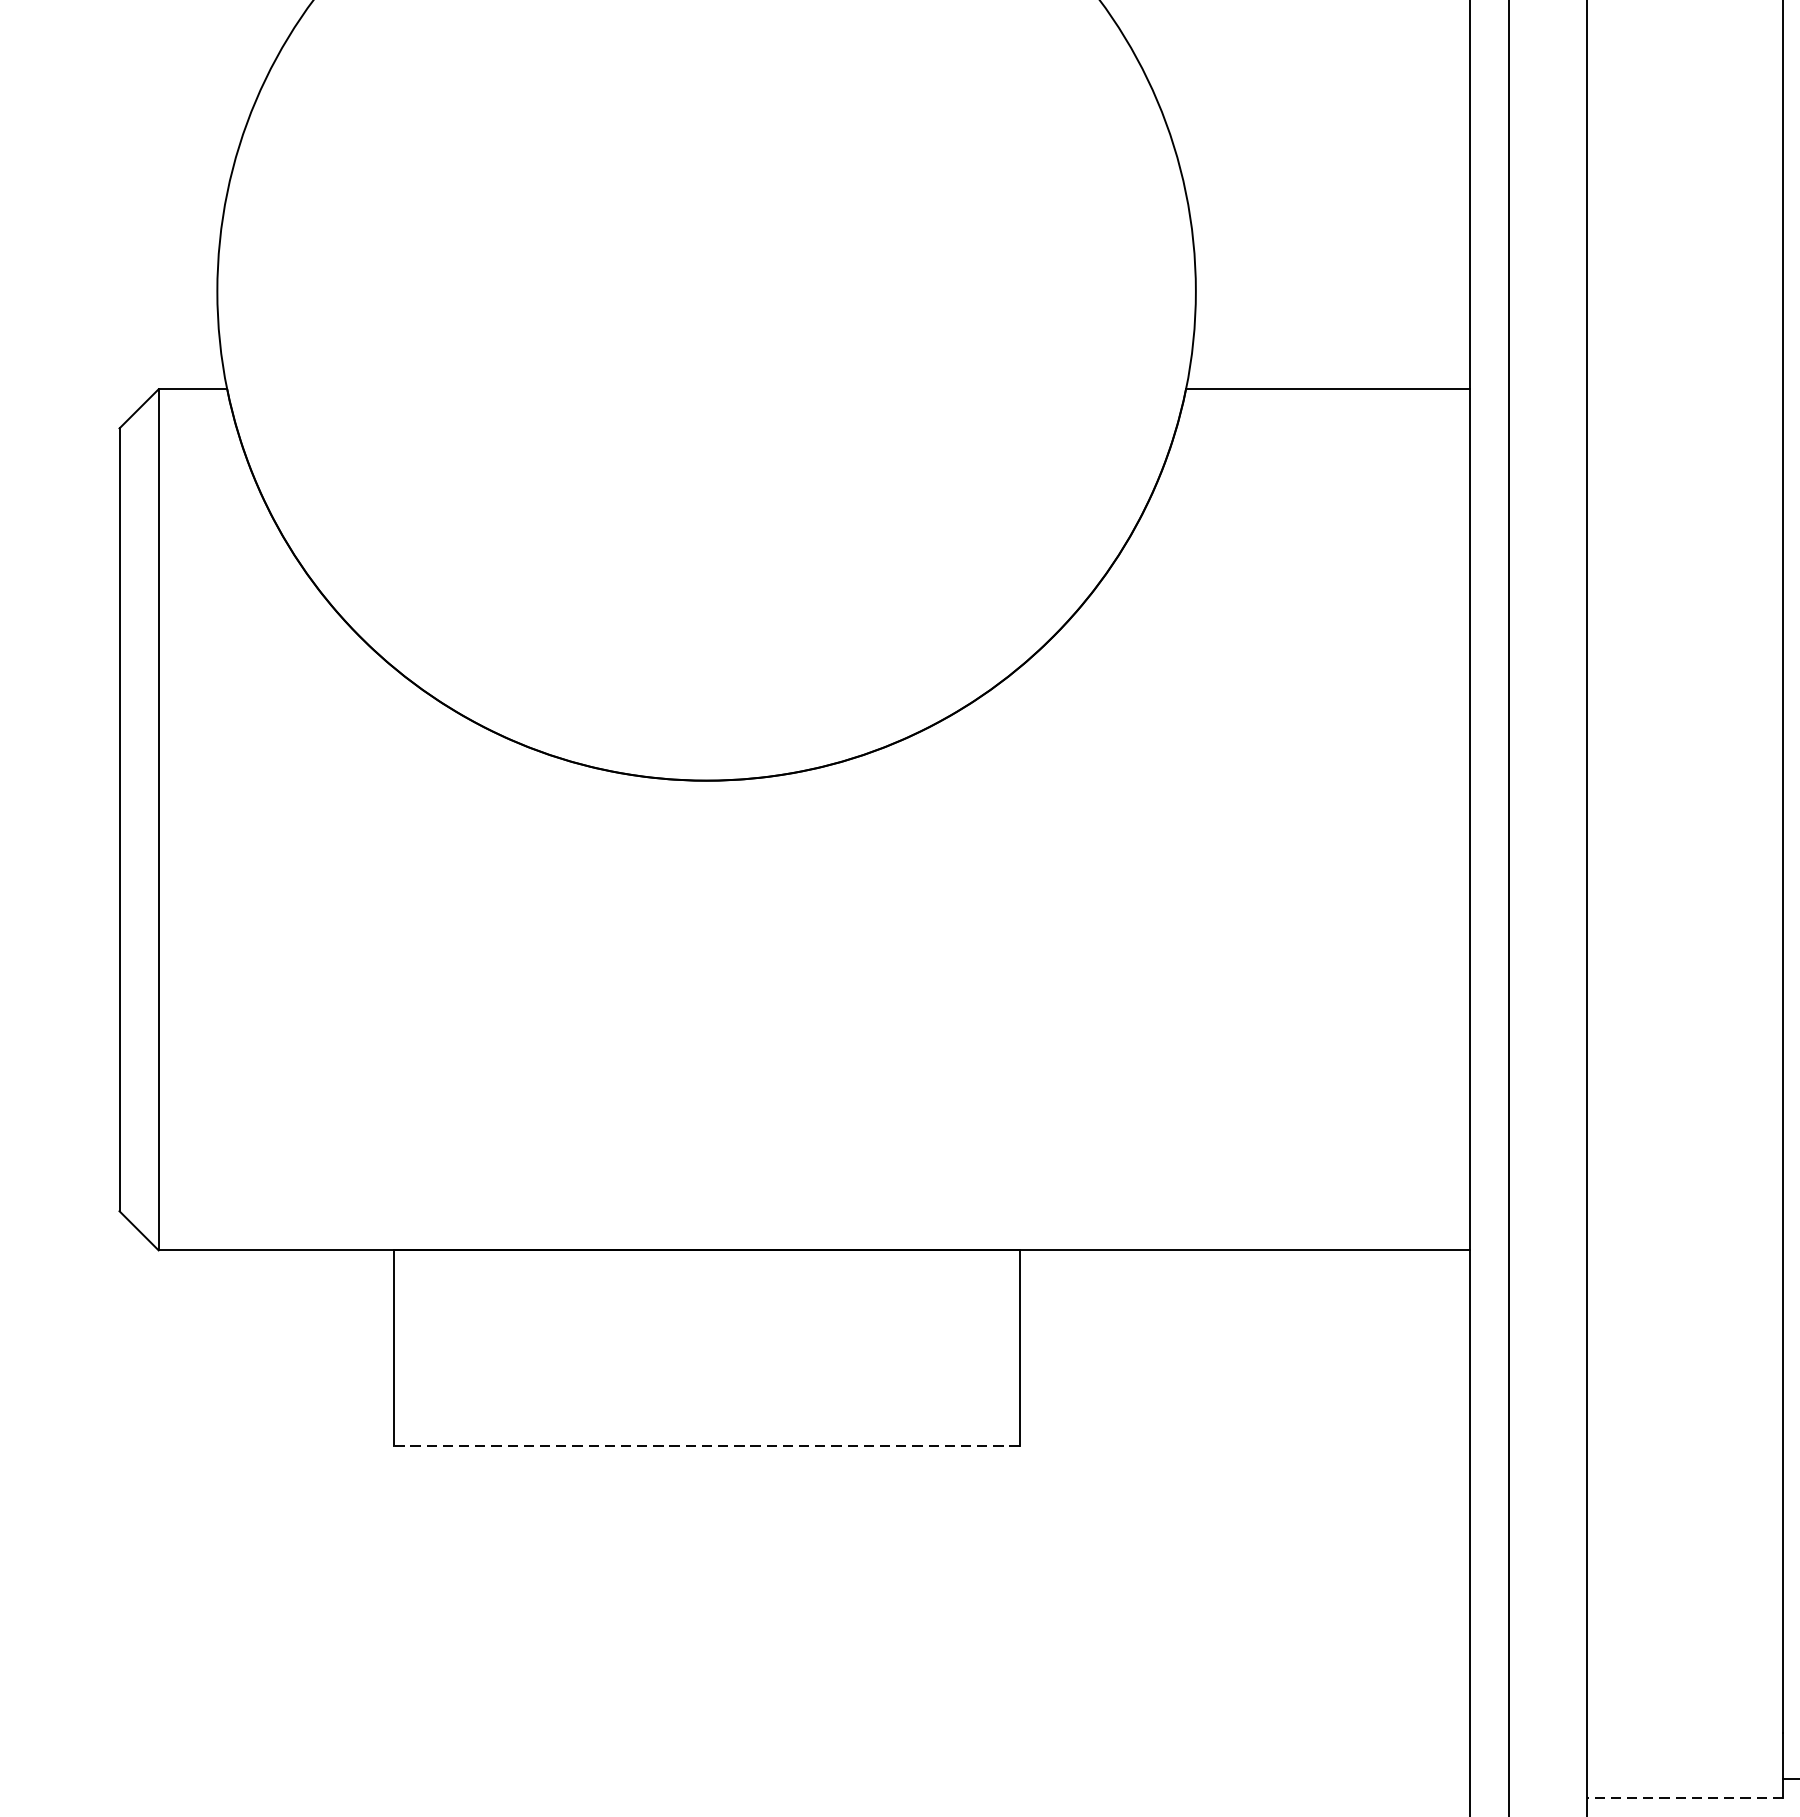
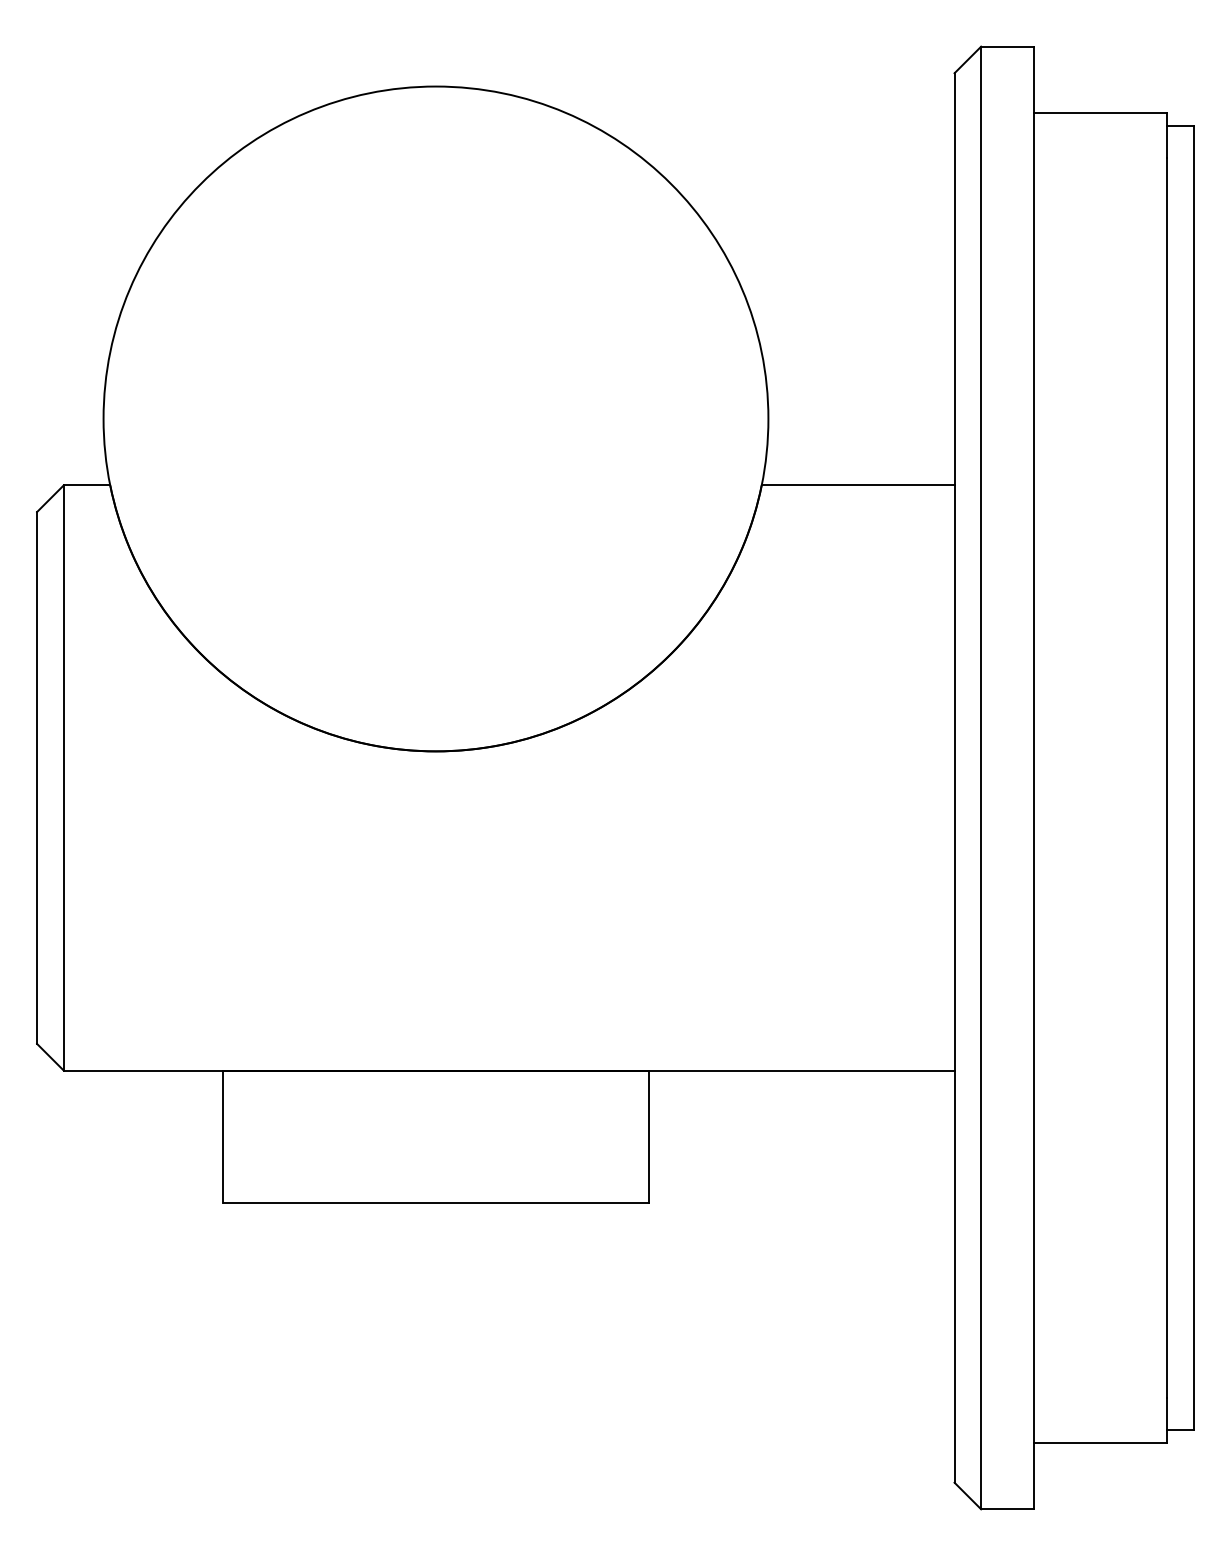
line: (707, 1446) -> (436, 1203), dashed -> solid
line: (1684, 1797) -> (1100, 1442), dashed -> solid

